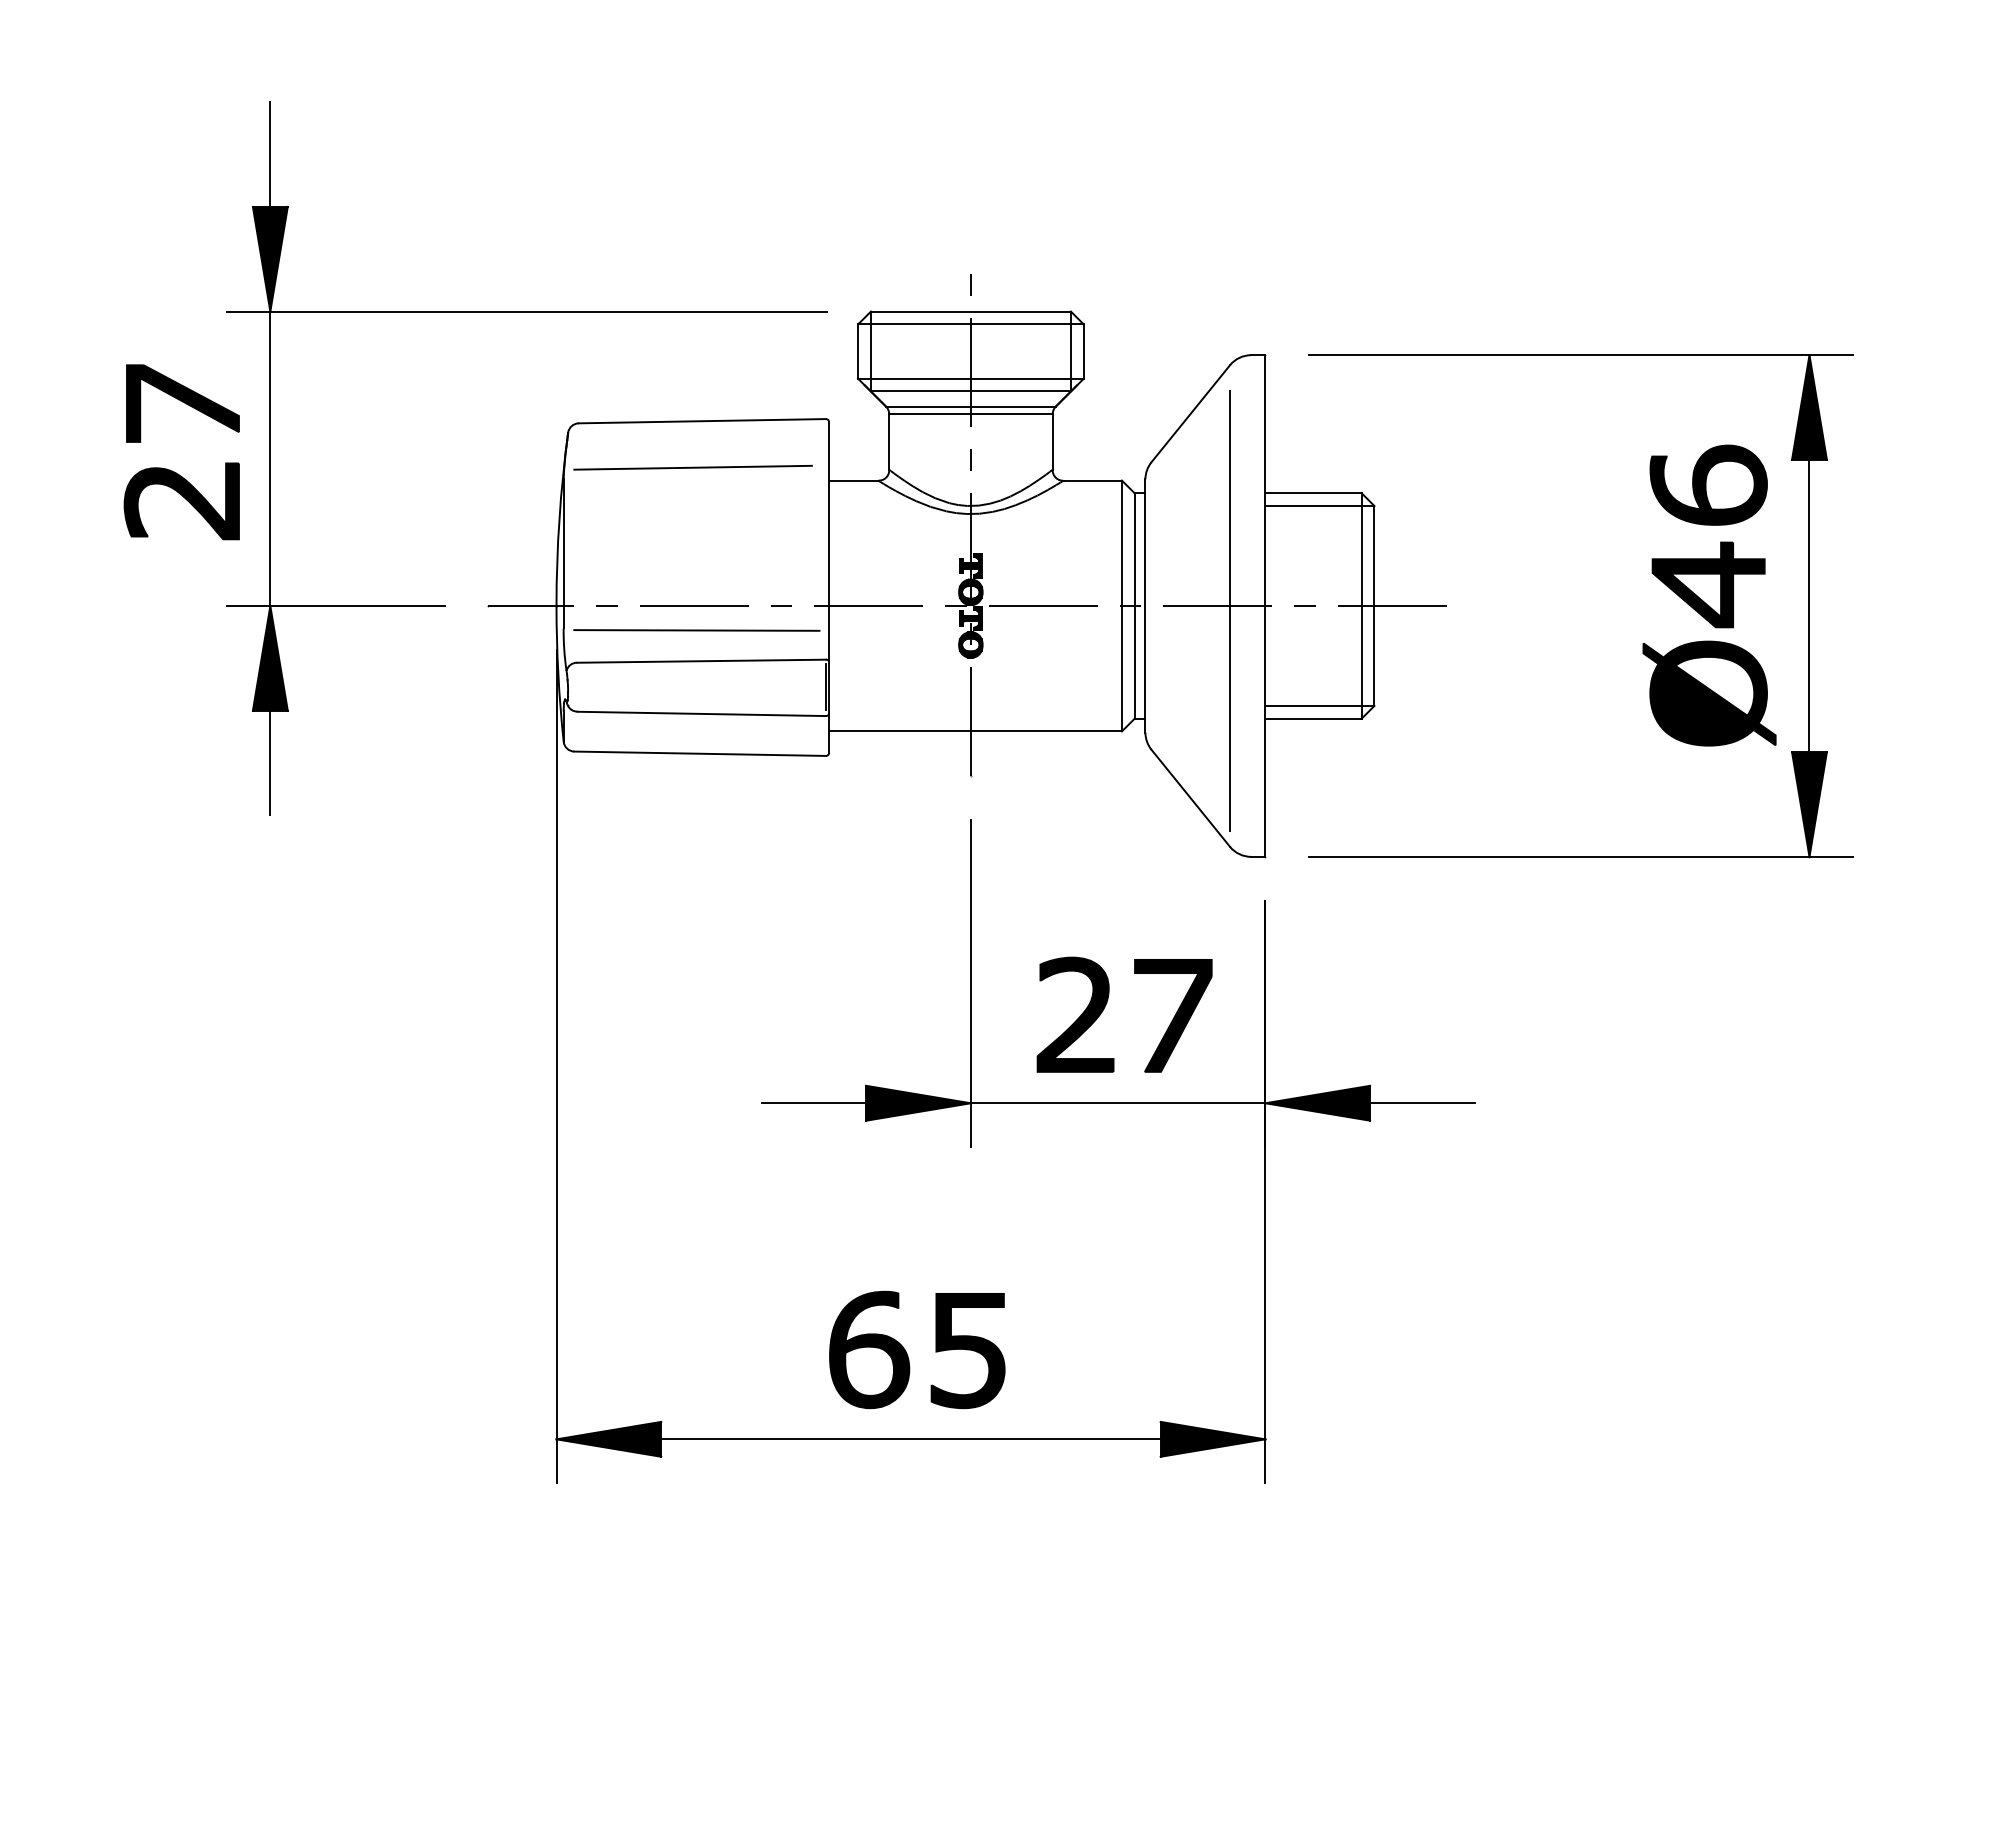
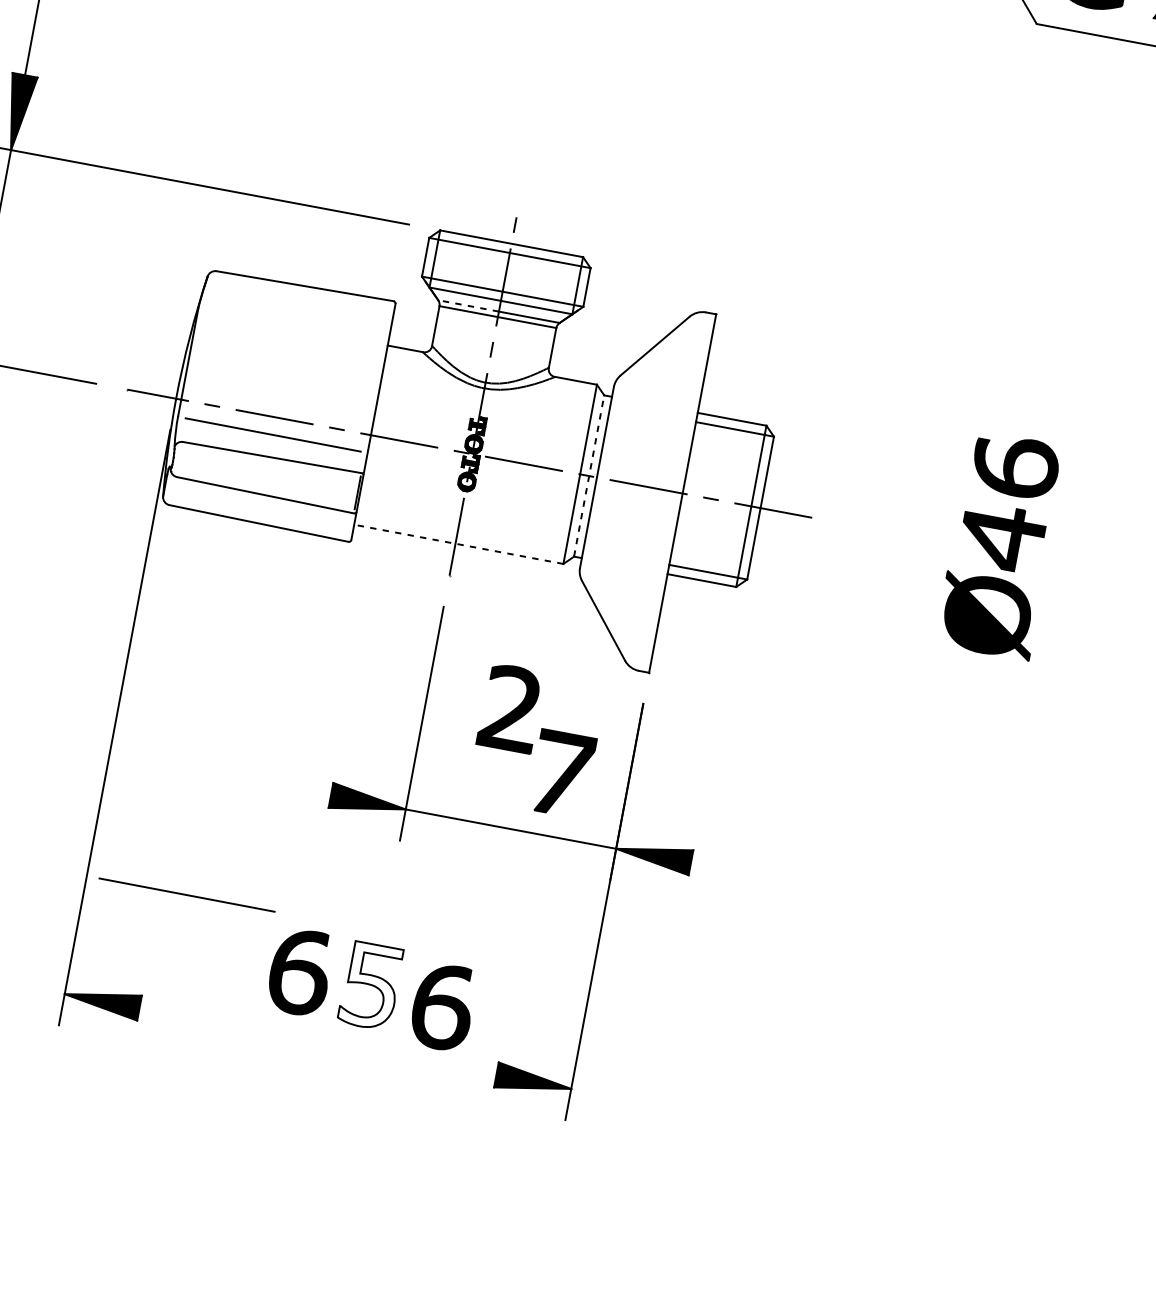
line: (927, 406) -> (467, 305), solid -> dashed
line: (692, 467) -> (291, 317), removed
line: (1134, 606) -> (589, 476), solid -> dashed
part: (1808, 606) -> (1070, 566), removed
line: (1229, 610) -> (656, 491), removed
line: (975, 731) -> (458, 544), solid -> dashed
part: (1075, 1014) -> (510, 708), moved
line: (813, 1103) -> (293, 788), removed
line: (1422, 1103) -> (728, 869), removed
line: (696, 1274) -> (186, 895), added
fill: (967, 1350) -> (370, 985), removed
part: (1071, 1360) -> (443, 1006), added
line: (910, 1439) -> (317, 1041), removed

